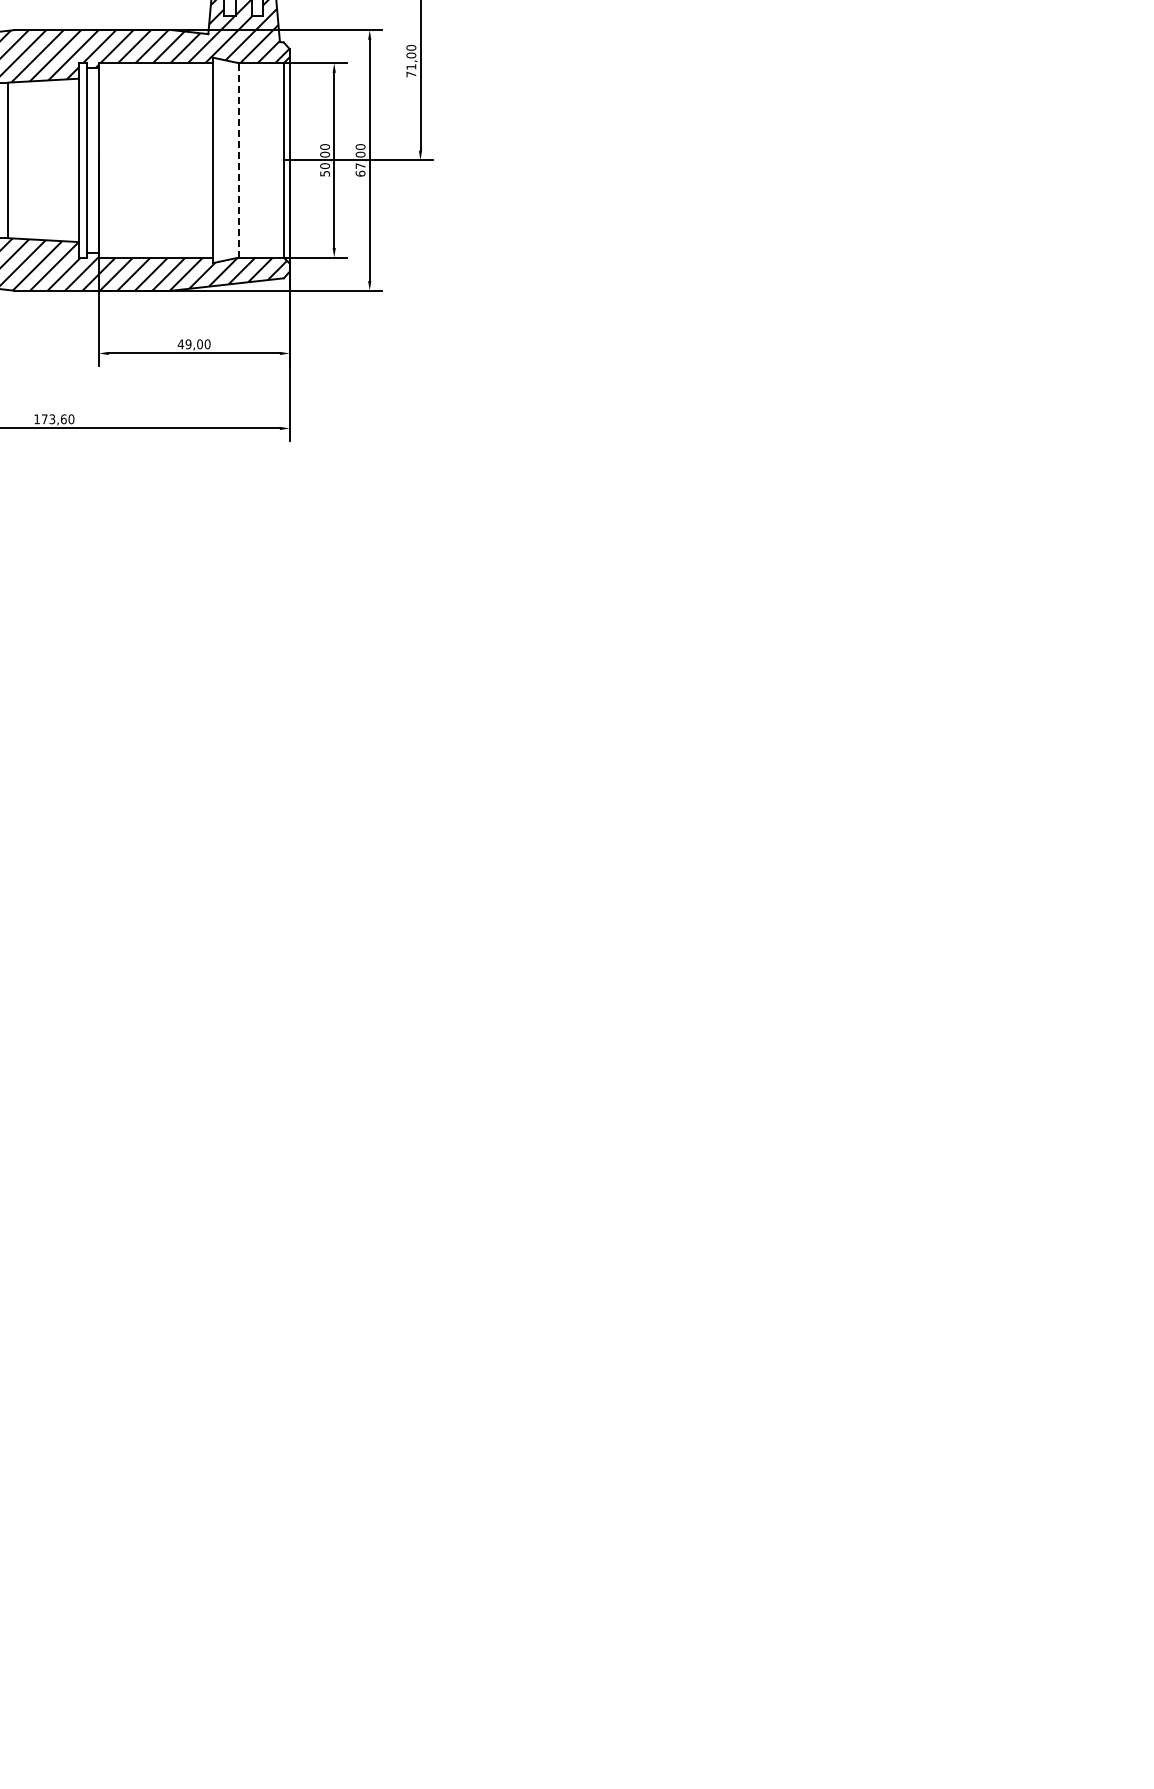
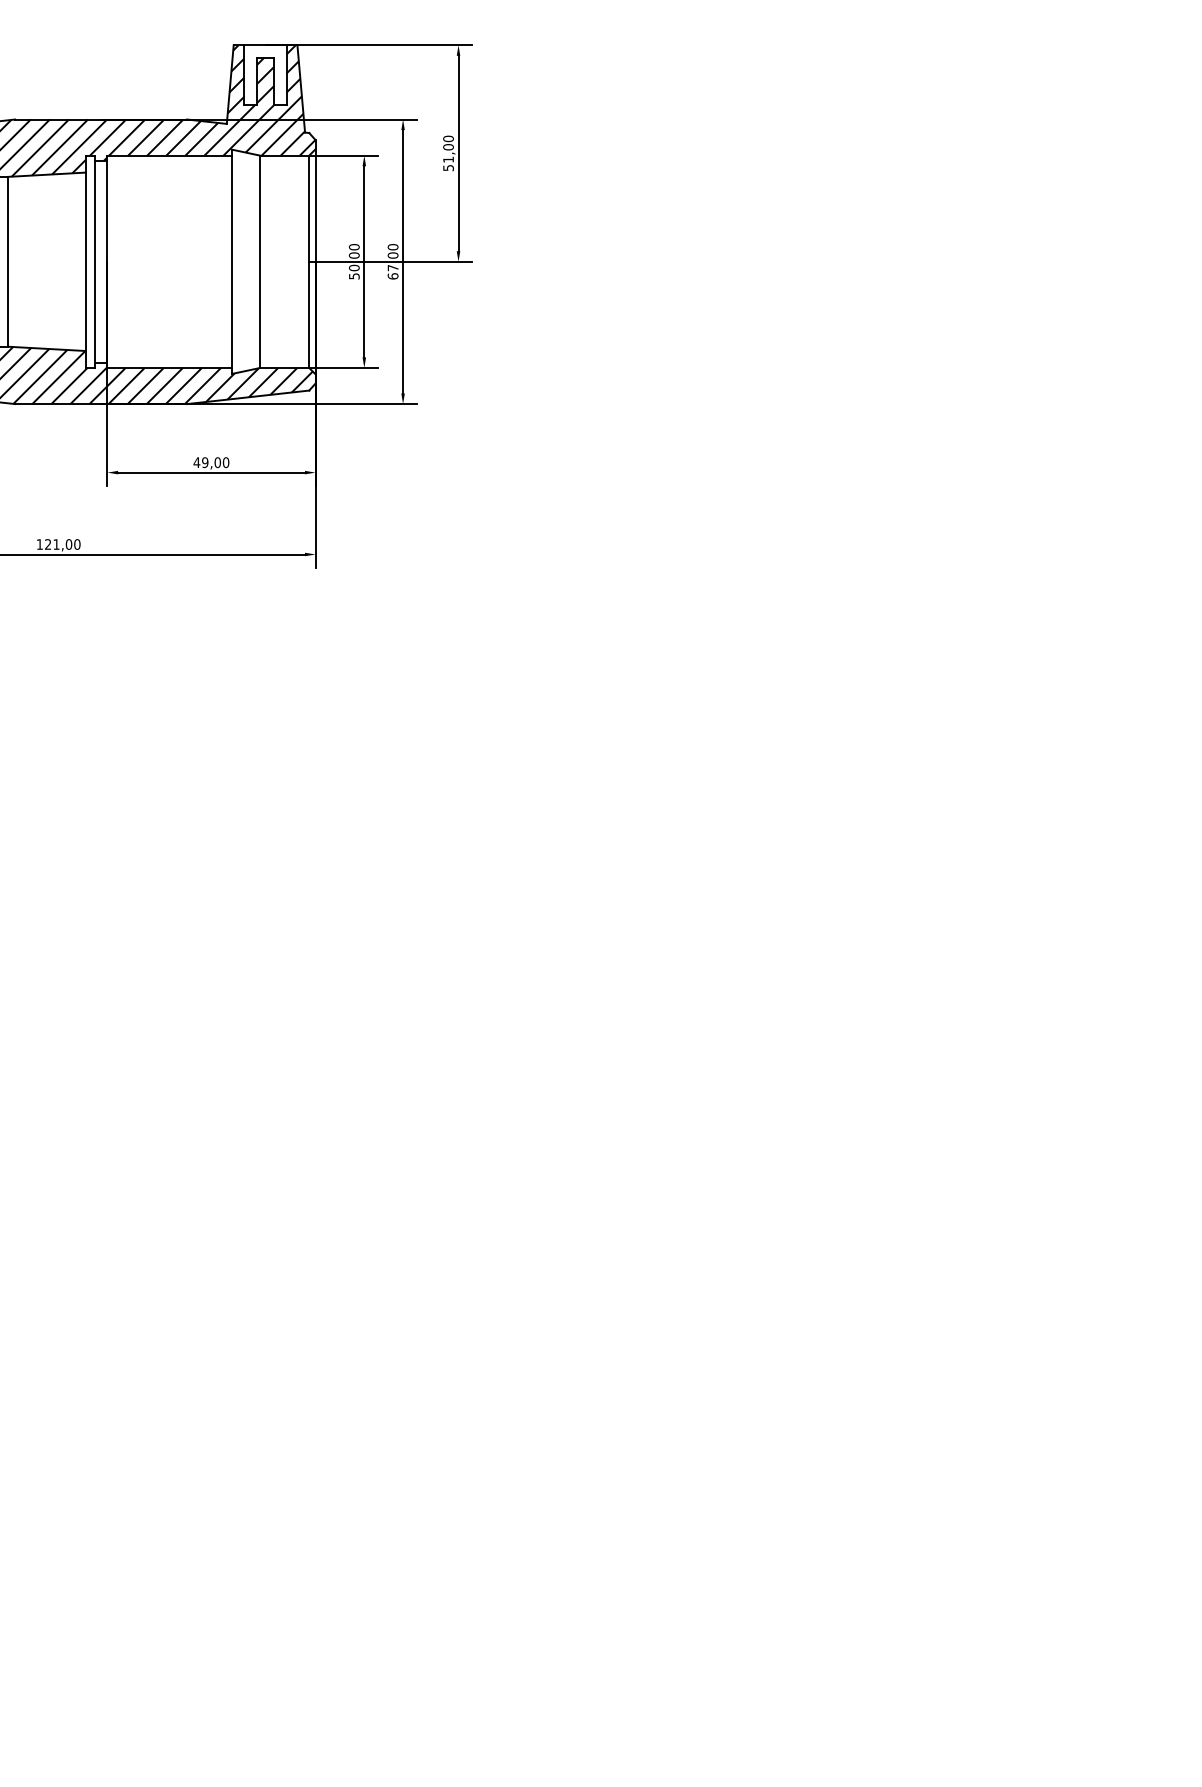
text: (411, 74) -> (448, 167), 71,00 -> 51,00
line: (238, 159) -> (259, 260), dashed -> solid
text: (53, 419) -> (57, 544), 173,60 -> 121,00

